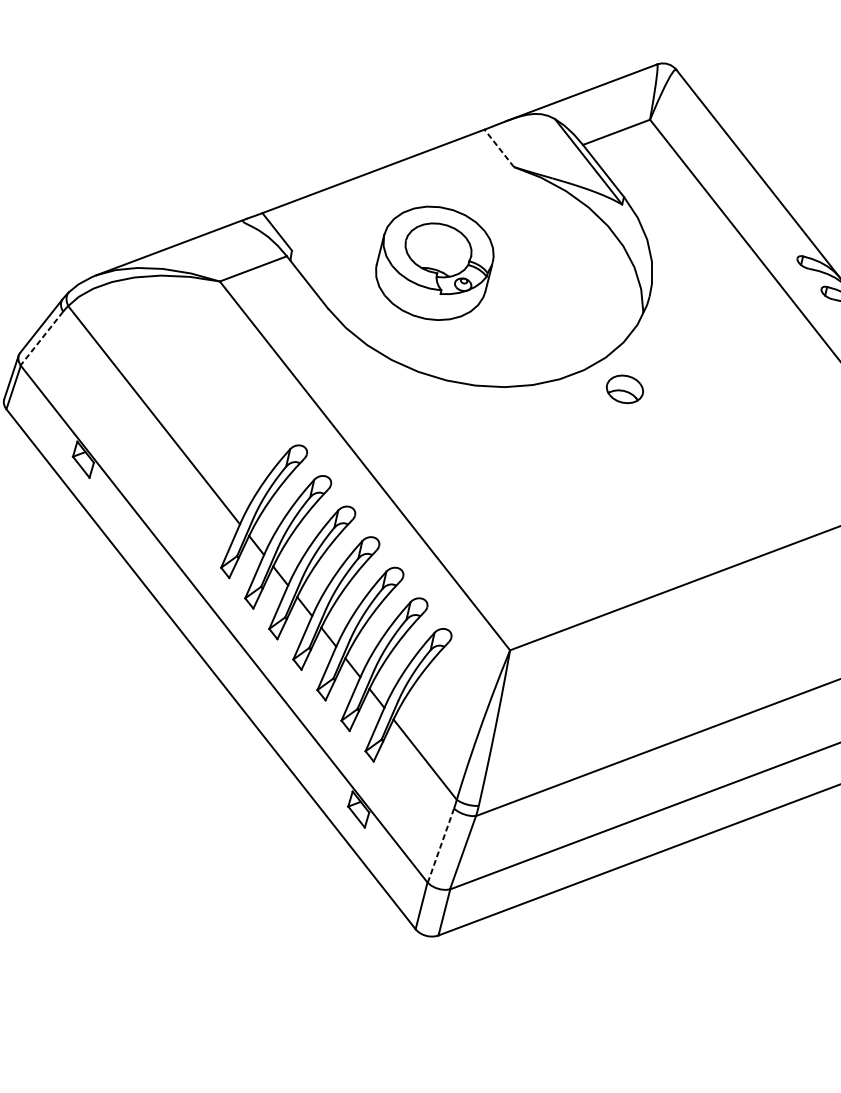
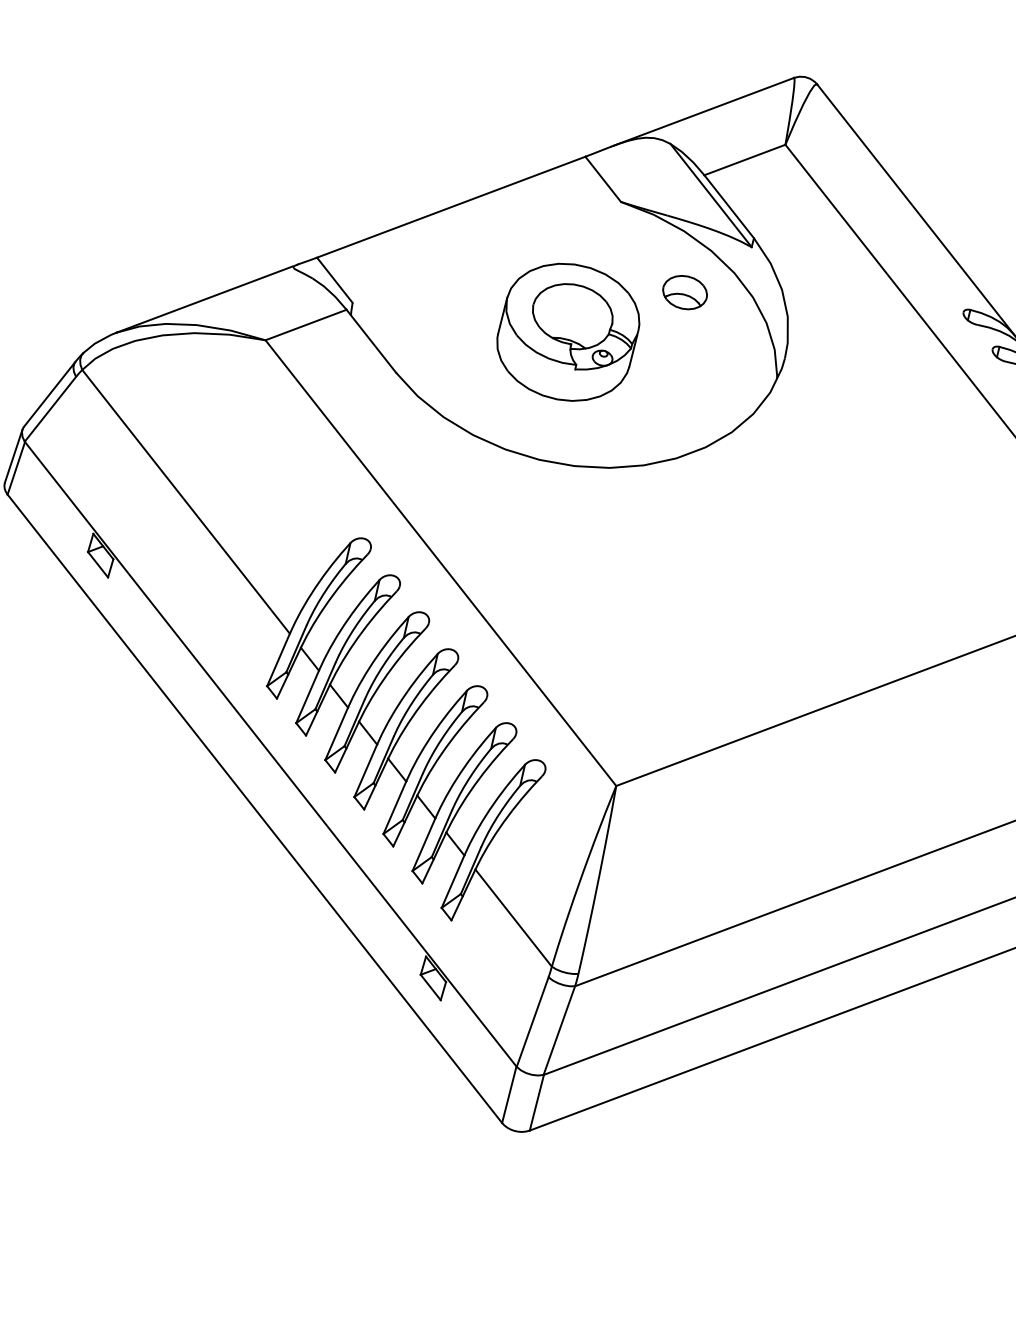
line: (499, 148) -> (603, 179), dashed -> solid
part: (434, 262) -> (568, 331), moved
line: (41, 338) -> (50, 409), dashed -> solid
part: (624, 389) -> (684, 292), moved
line: (440, 846) -> (532, 1022), dashed -> solid

